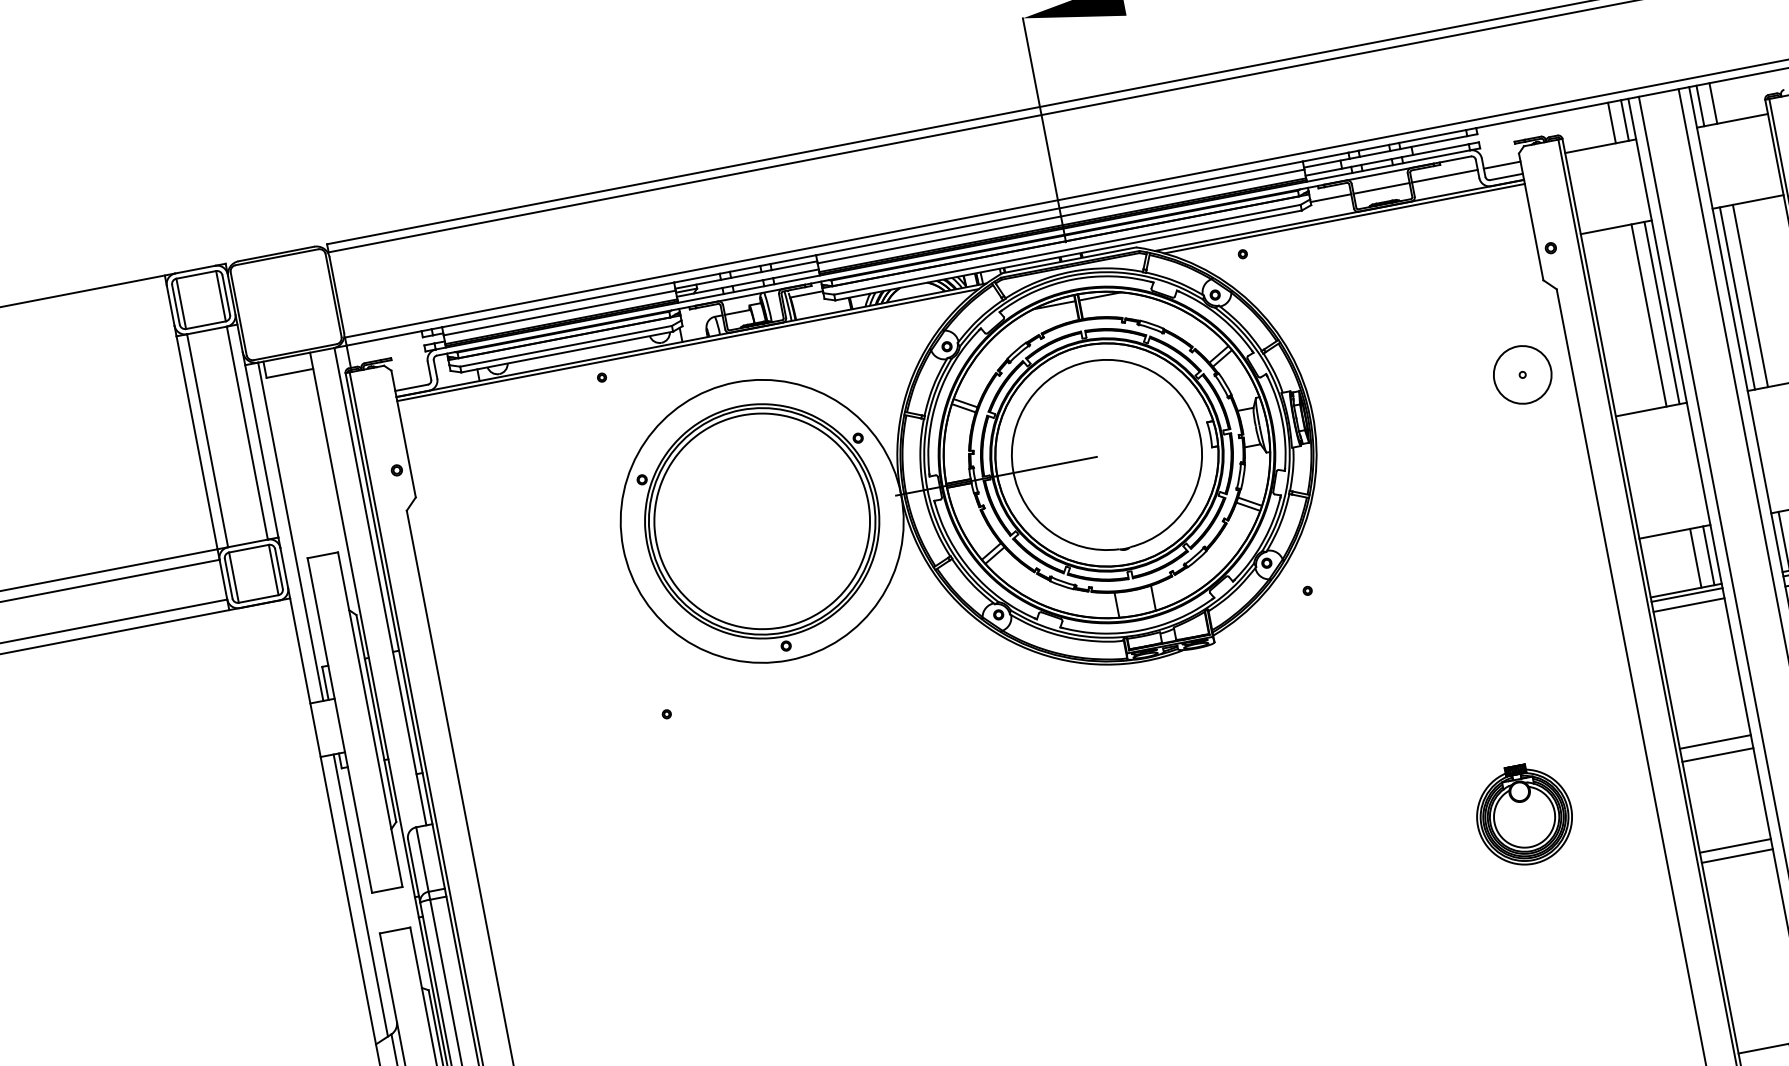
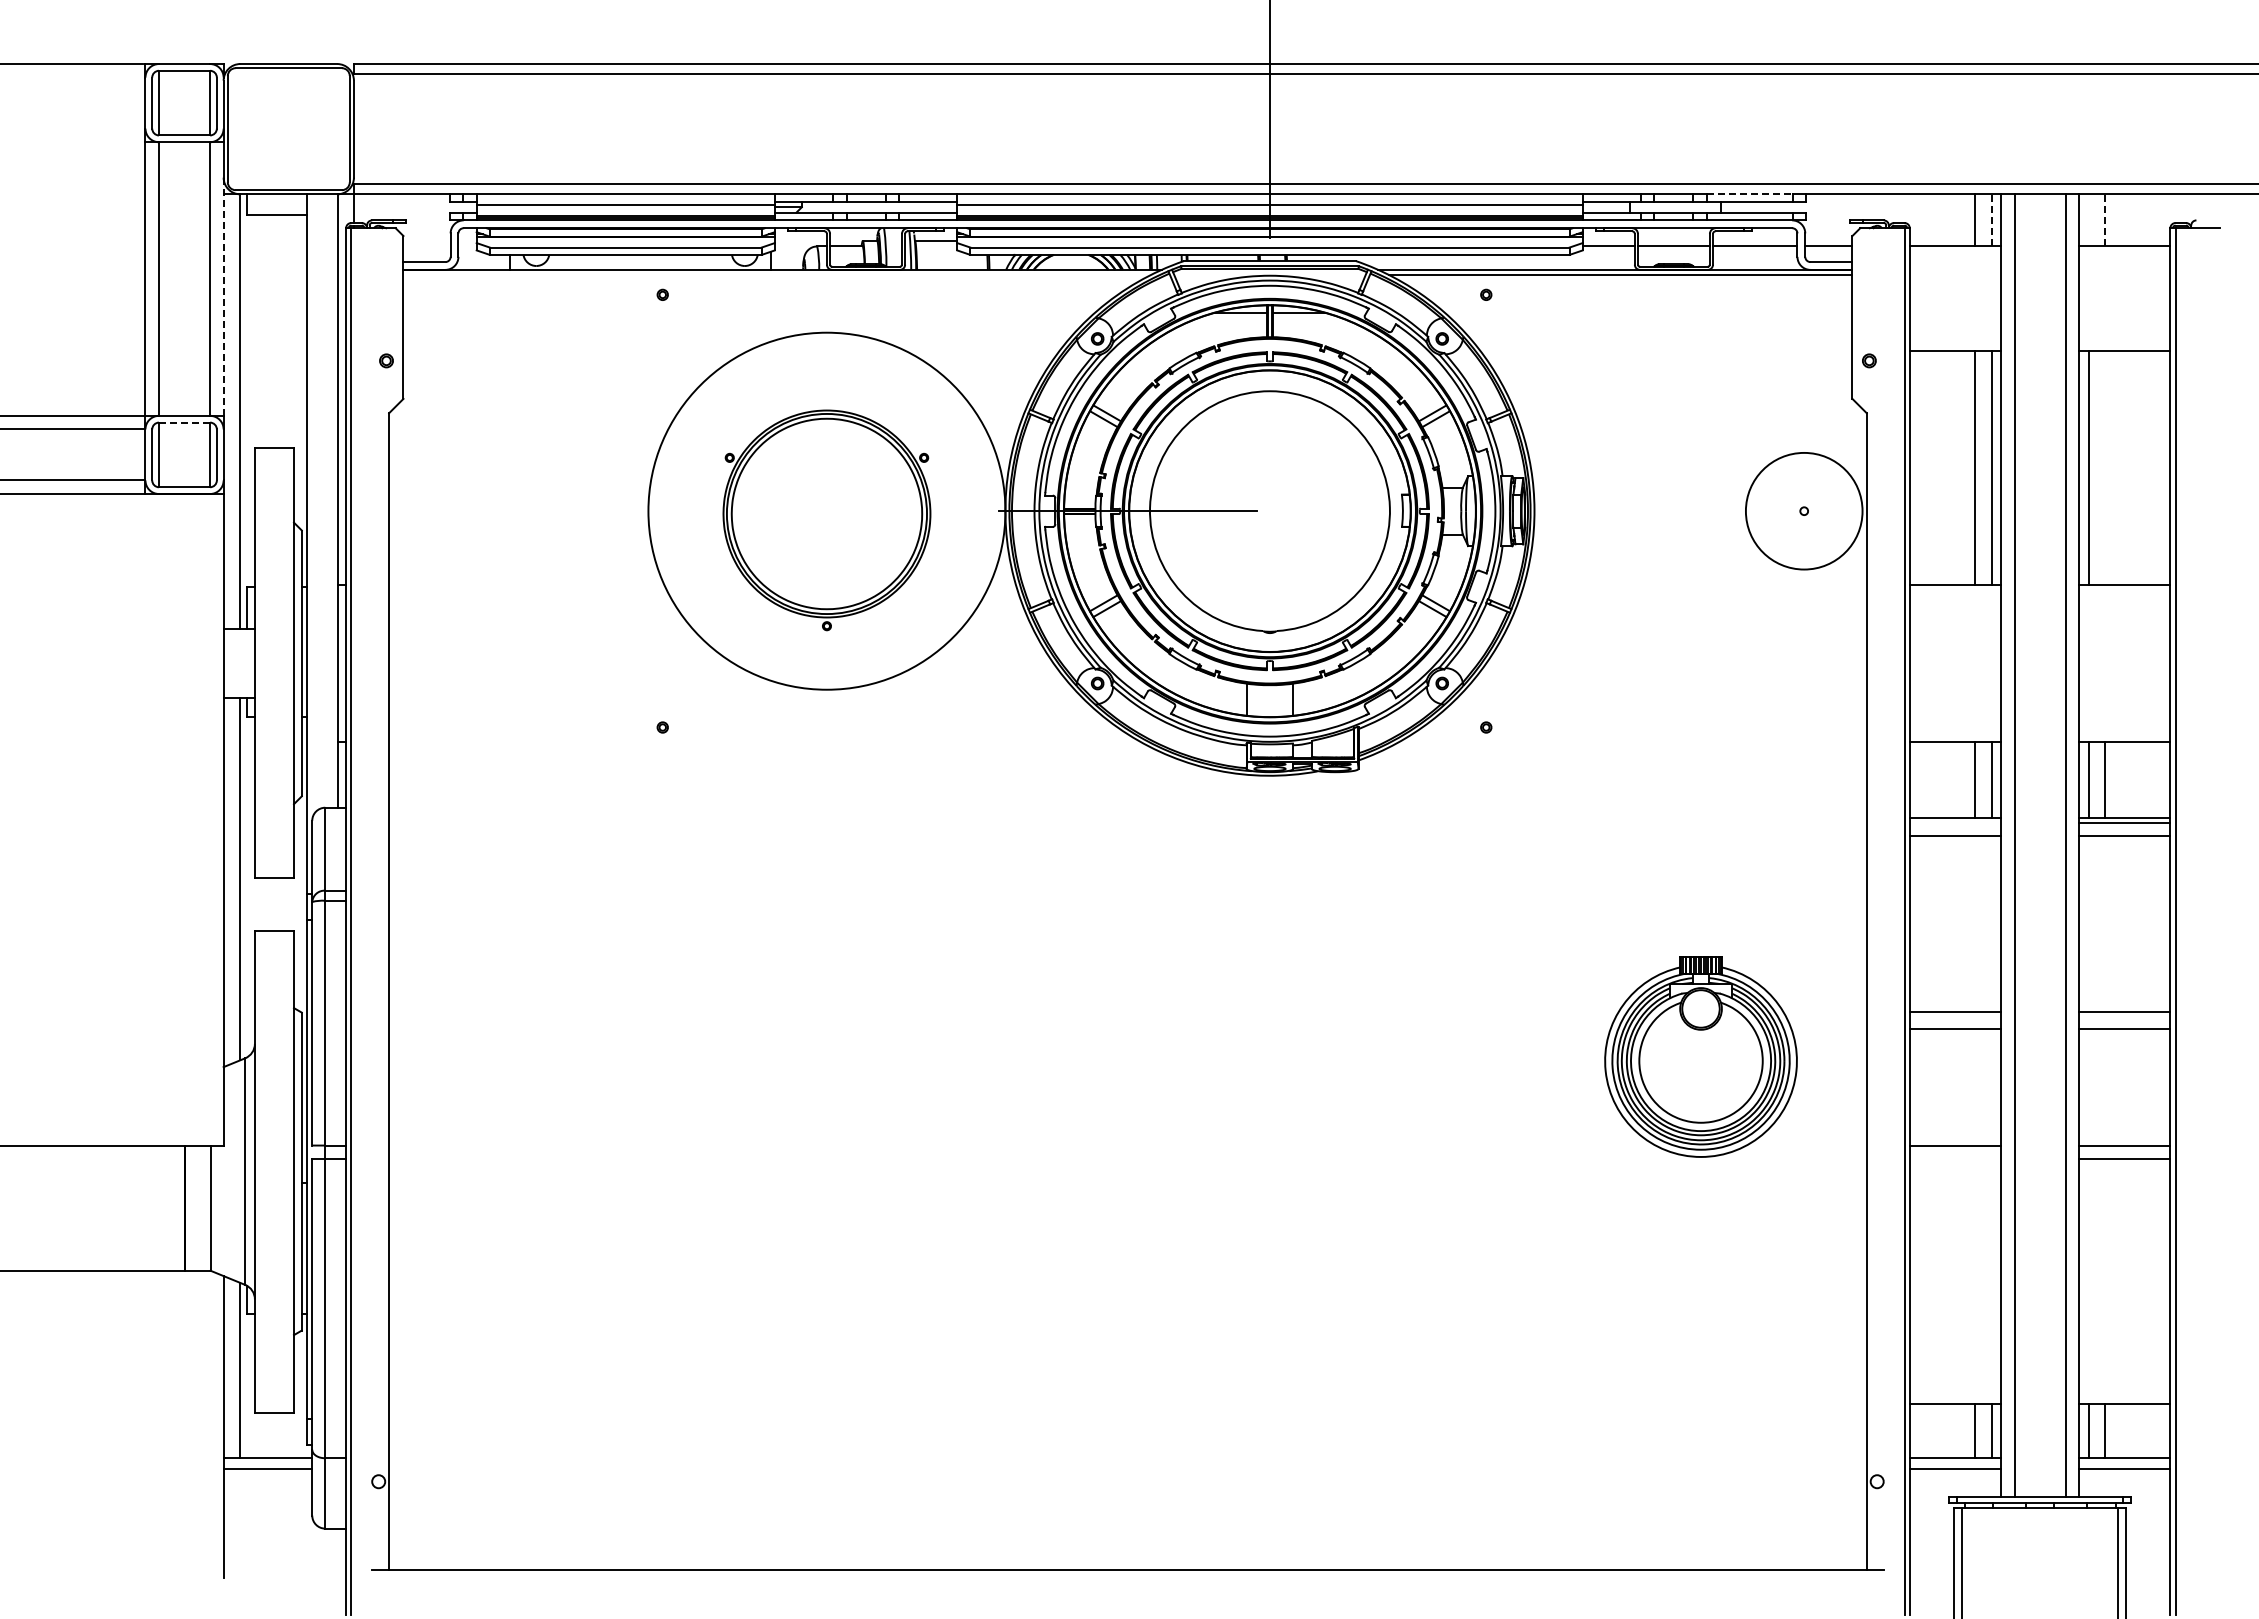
line: (1713, 102) -> (2105, 219), solid -> dashed
line: (1700, 106) -> (2088, 220), removed
line: (1624, 119) -> (1991, 219), solid -> dashed
line: (1432, 136) -> (1749, 194), solid -> dashed
line: (1750, 295) -> (2105, 467), removed
line: (687, 345) -> (776, 275), removed
circle: (1522, 374) -> (1803, 510), size x1.6
line: (260, 445) -> (223, 297), solid -> dashed
part: (763, 528) -> (826, 520), size x0.7
line: (248, 548) -> (184, 422), solid -> dashed
line: (1686, 595) -> (1954, 823), removed
part: (1523, 814) -> (1700, 1056), size x1.6
line: (1736, 856) -> (1954, 1158), removed

